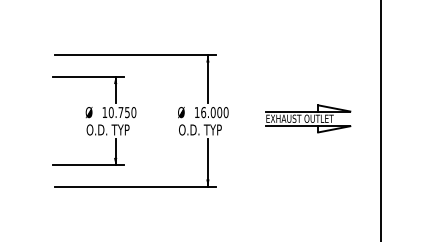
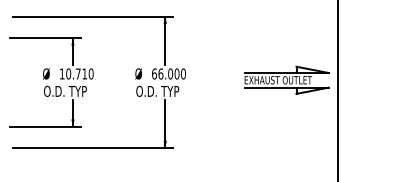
text: (127, 112) -> (84, 73), 10.750 -> 10.710
text: (196, 112) -> (153, 73), 16.000 -> 66.000
part: (308, 118) -> (286, 79), moved

